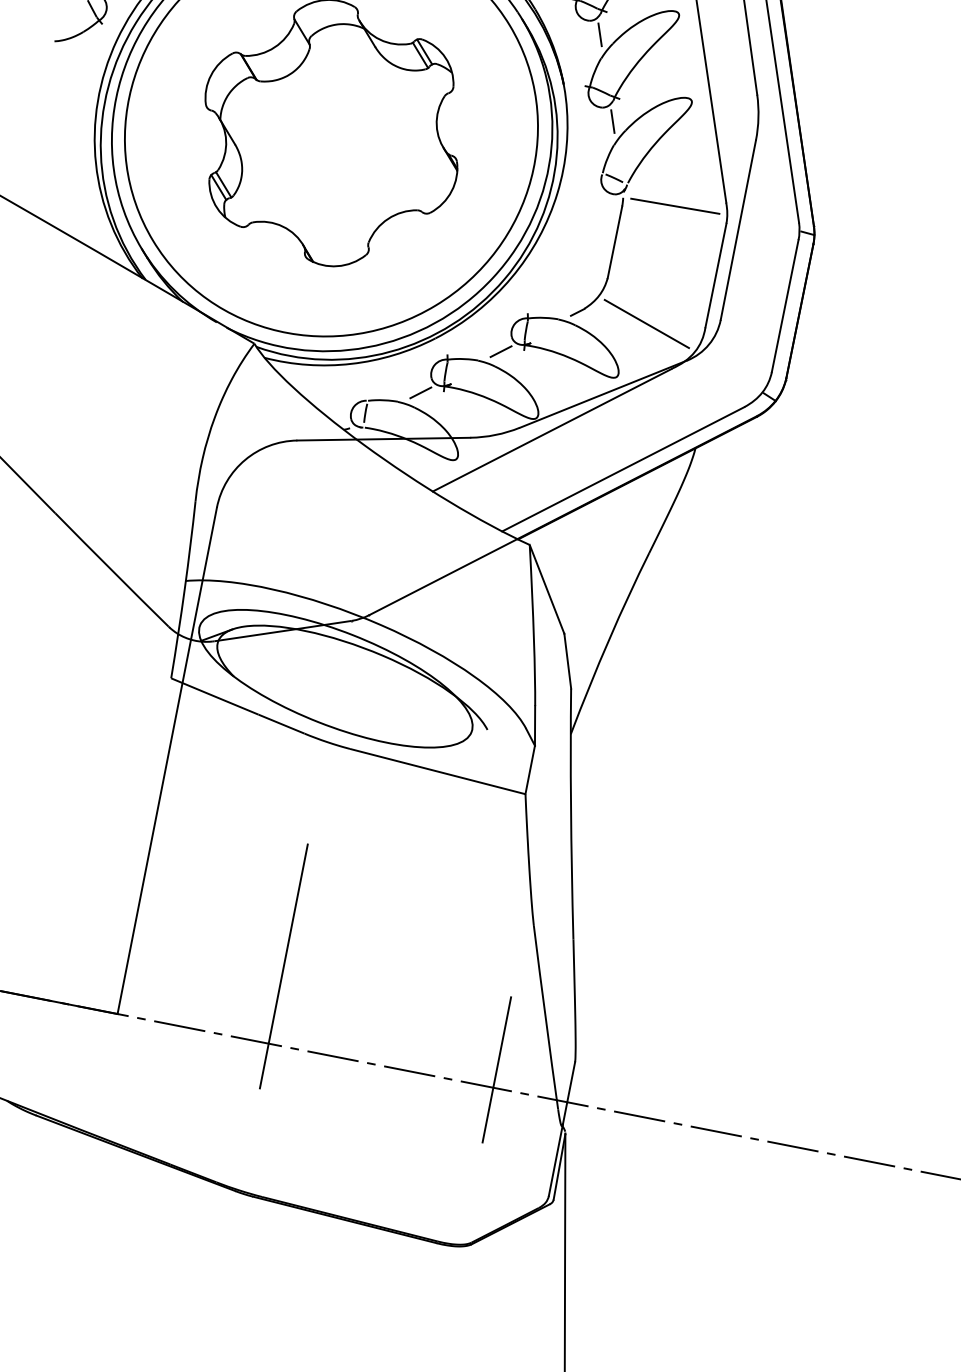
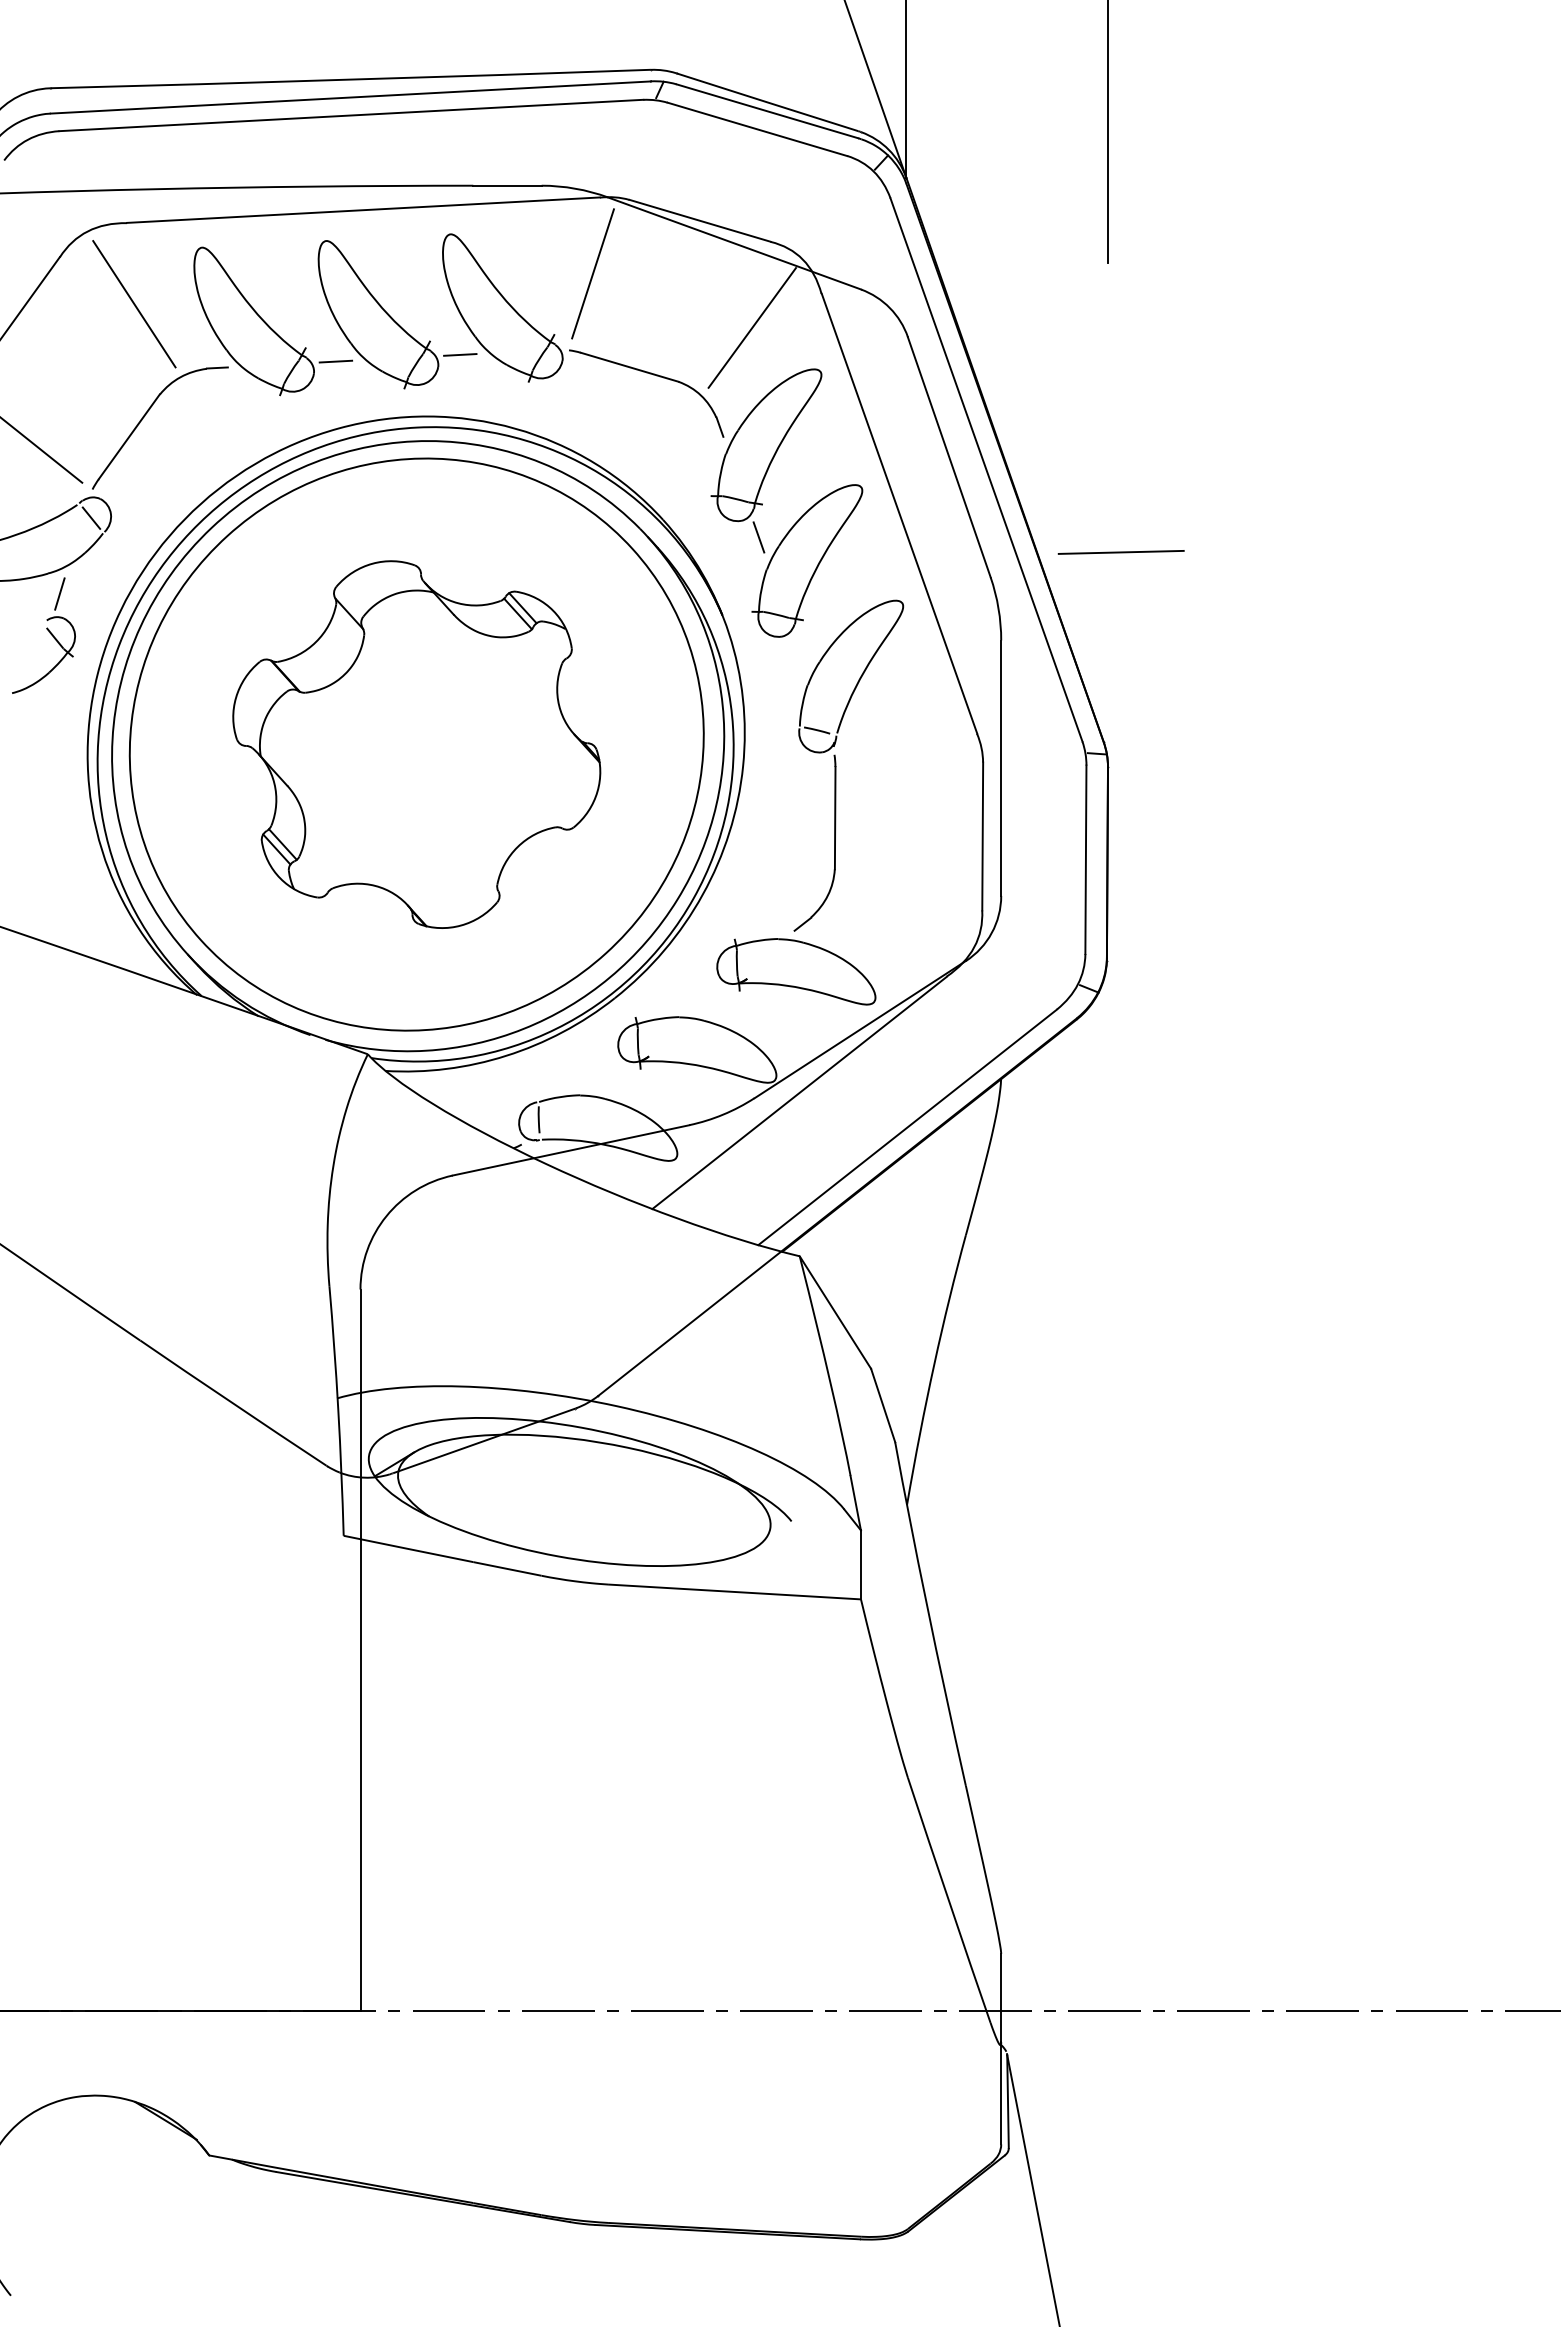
line: (612, 121) -> (799, 653), removed
line: (674, 206) -> (1120, 552), moved
line: (646, 323) -> (900, 921), removed
line: (501, 351) -> (708, 998), removed
line: (420, 392) -> (609, 1076), removed
line: (283, 966) -> (575, 1900), removed
line: (496, 1069) -> (895, 1984), removed

